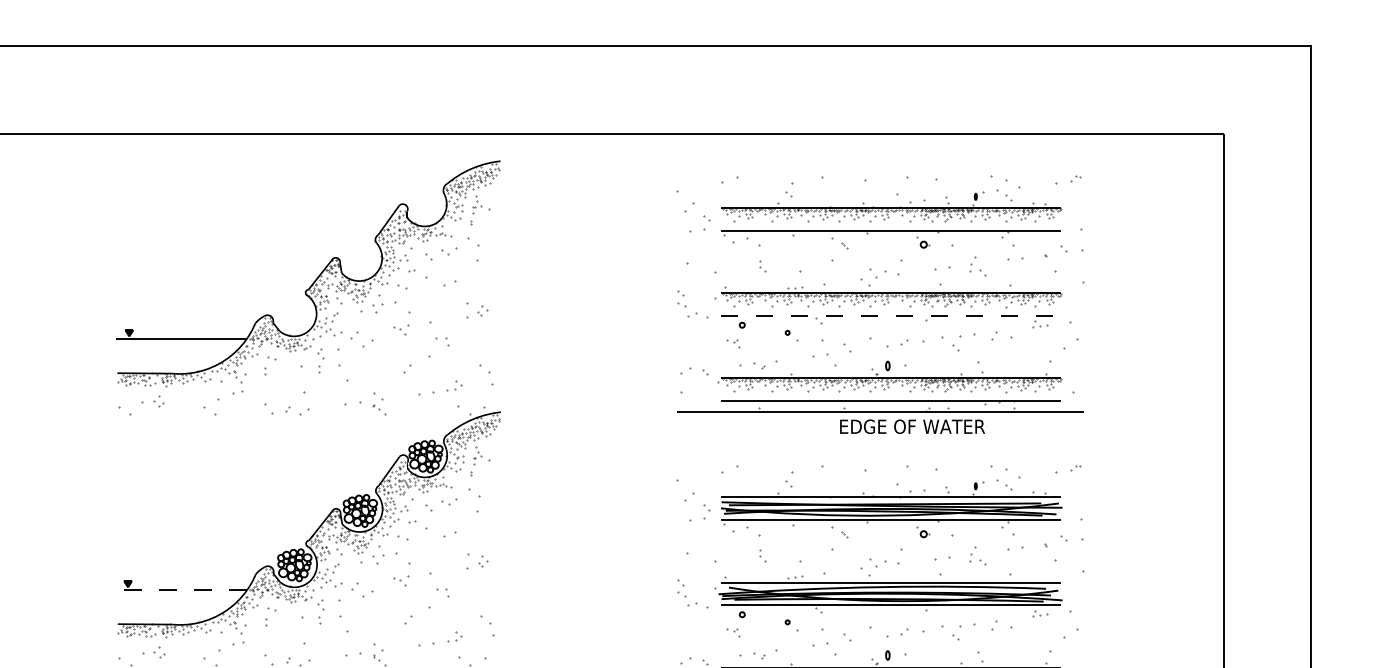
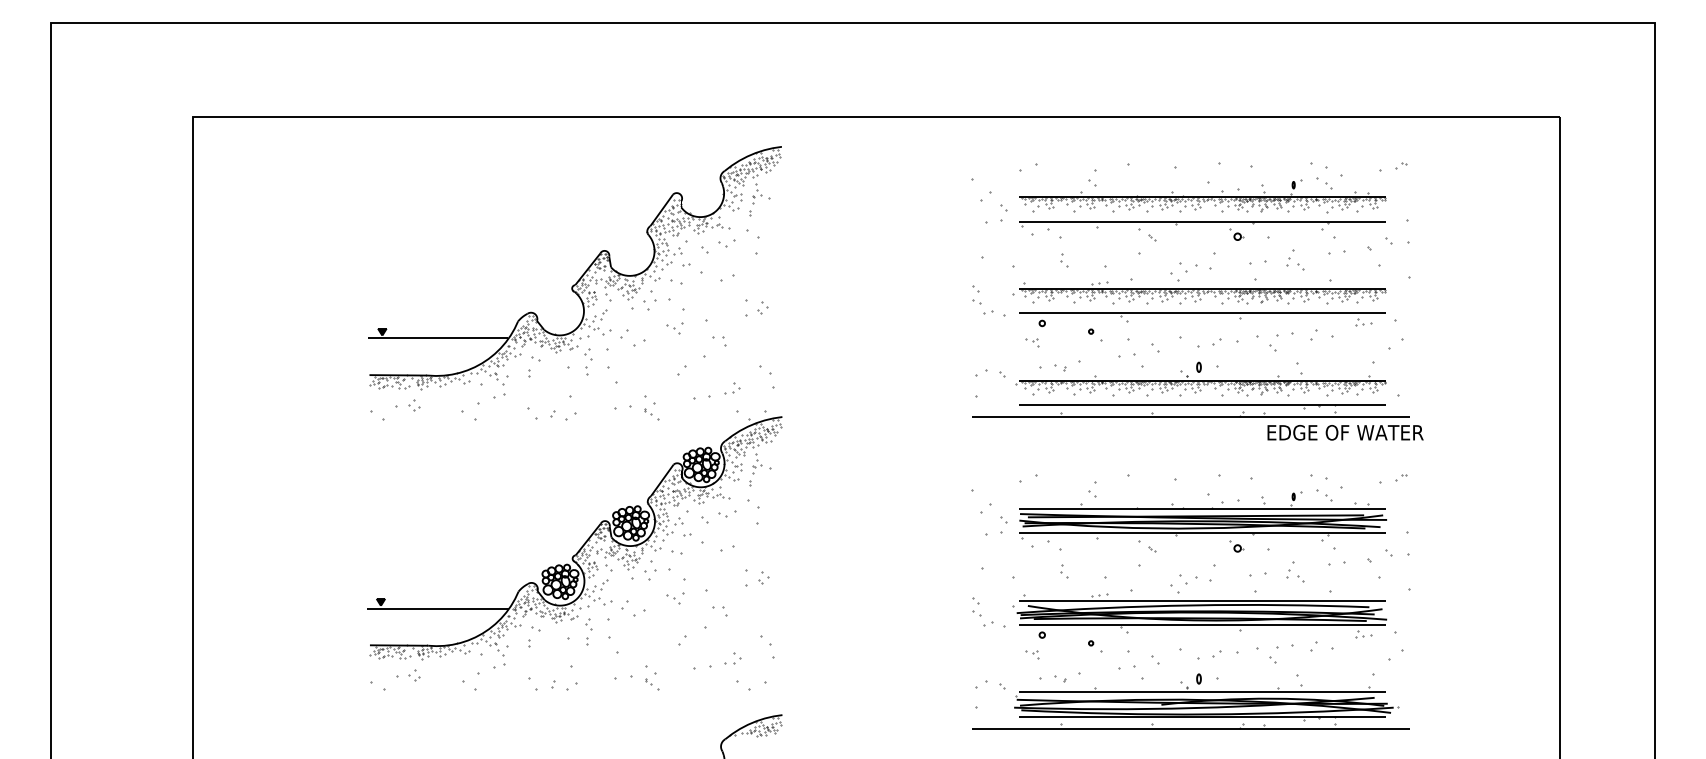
line: (891, 315) -> (1202, 313), dashed -> solid
text: (912, 426) -> (1345, 432), moved
line: (180, 589) -> (437, 608), dashed -> solid

